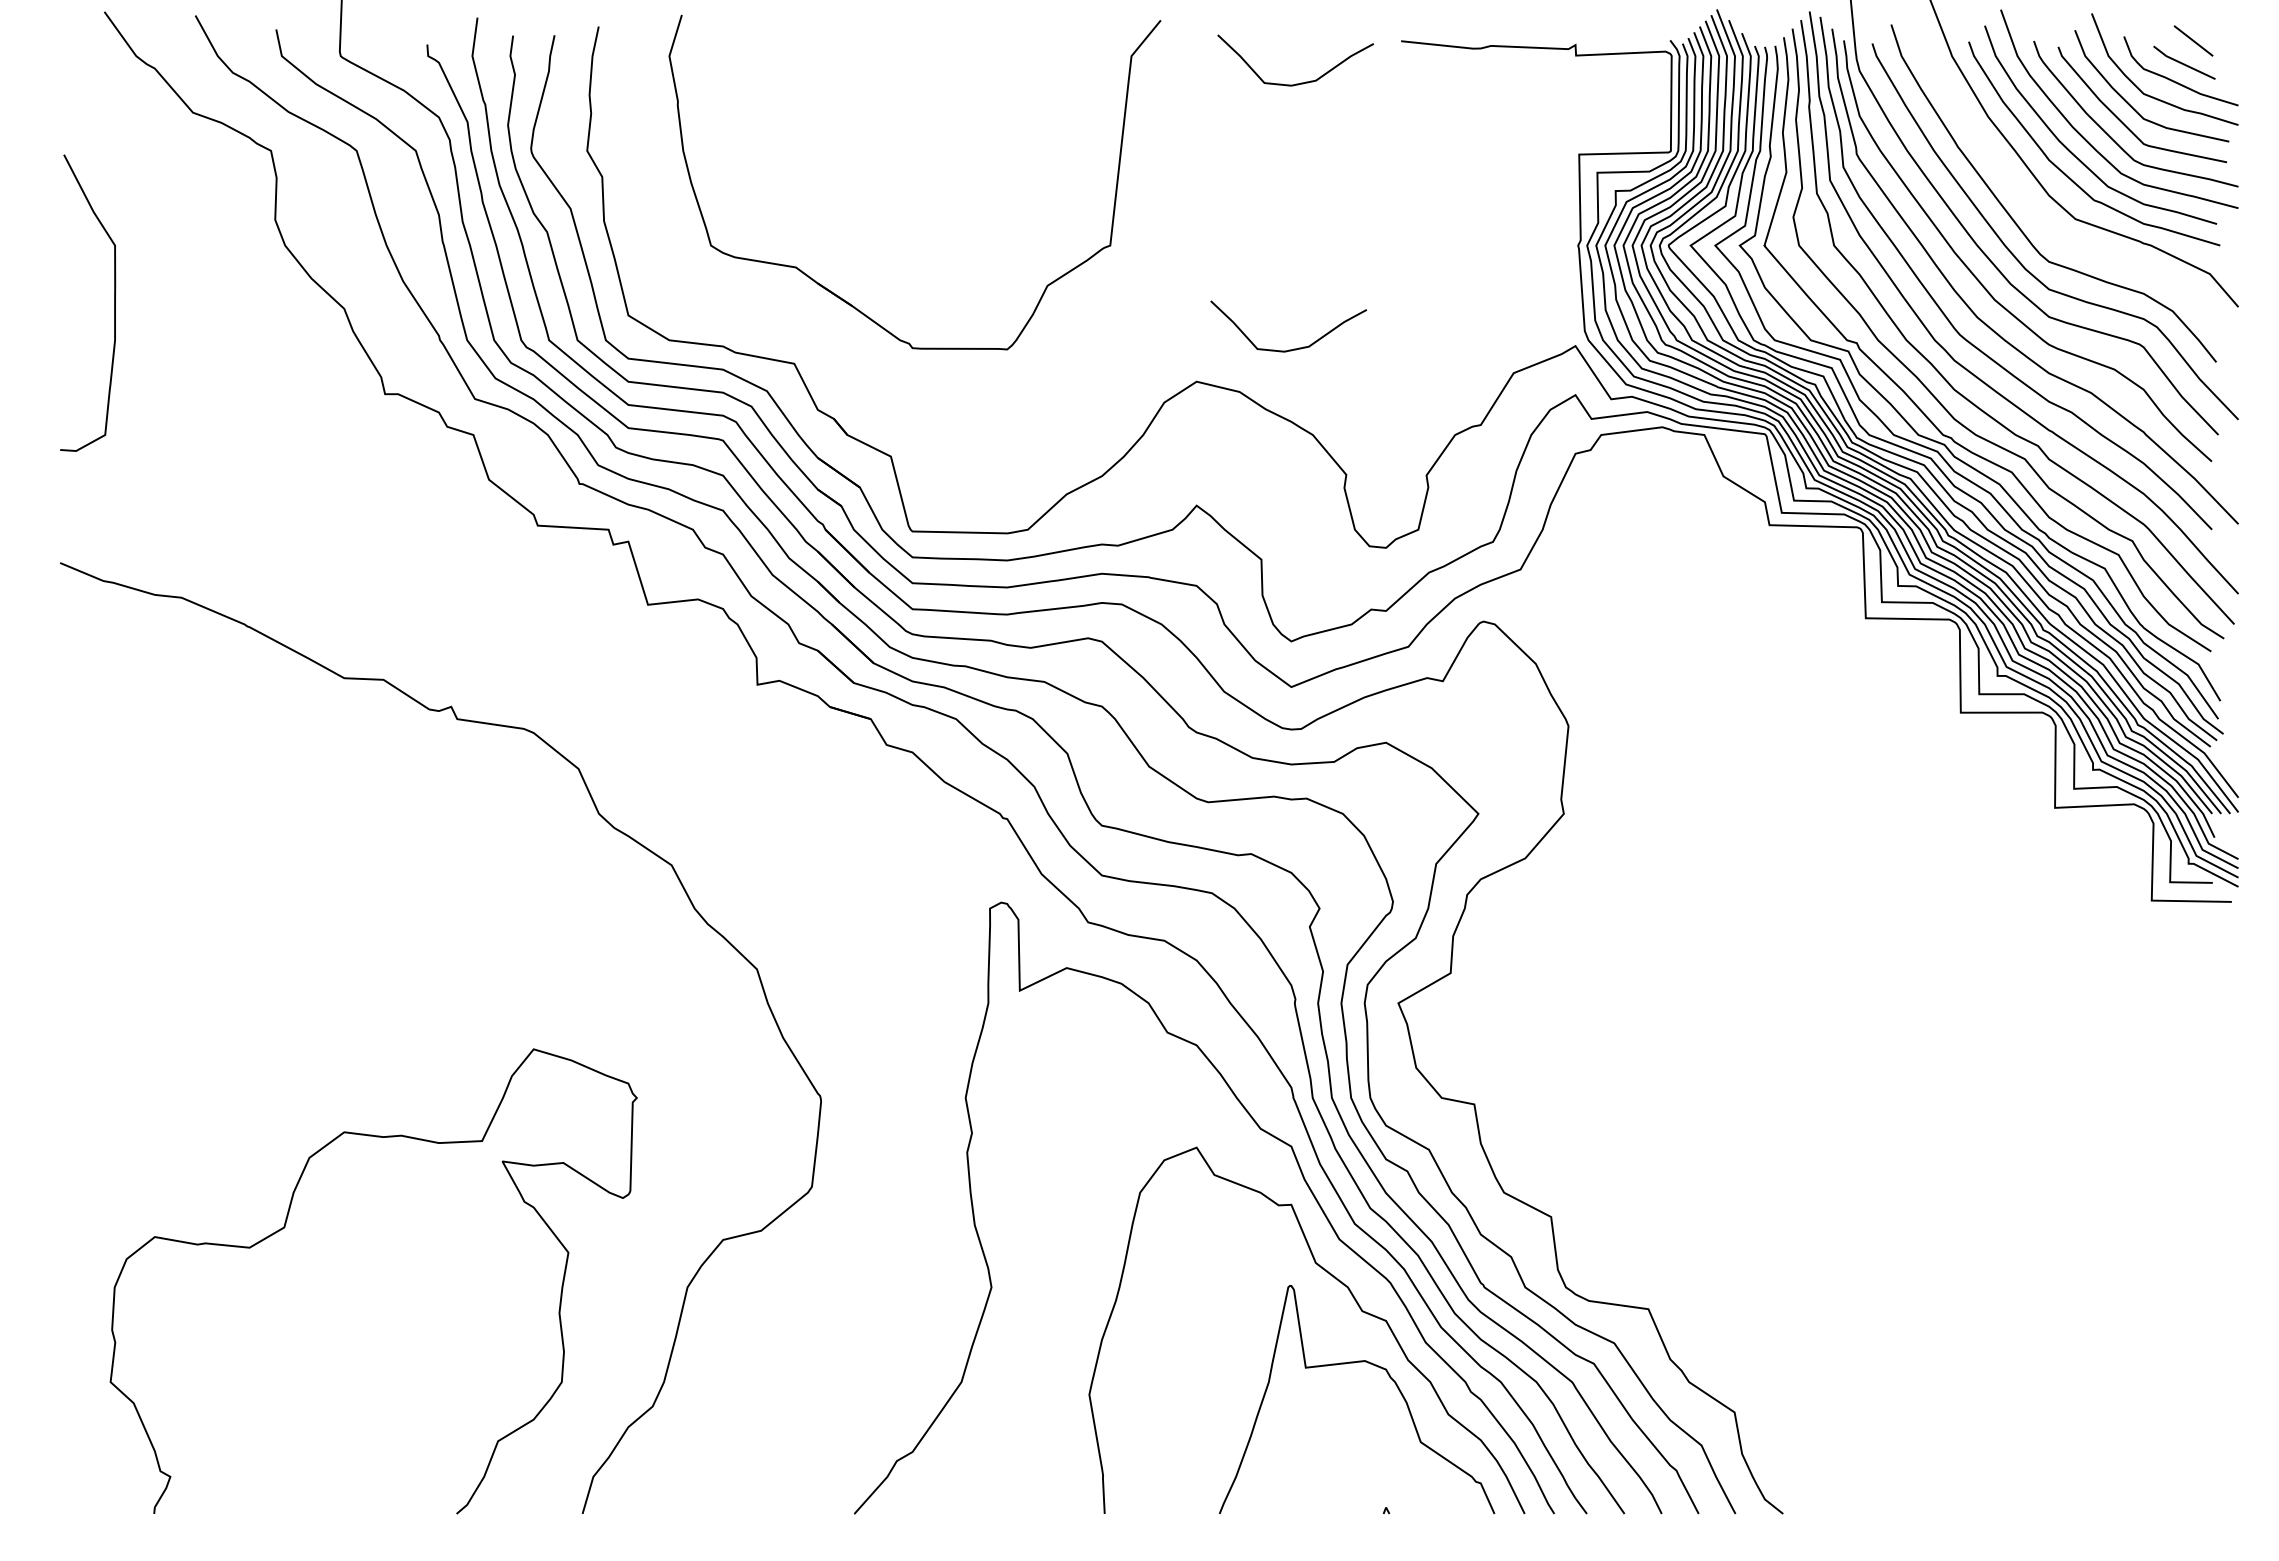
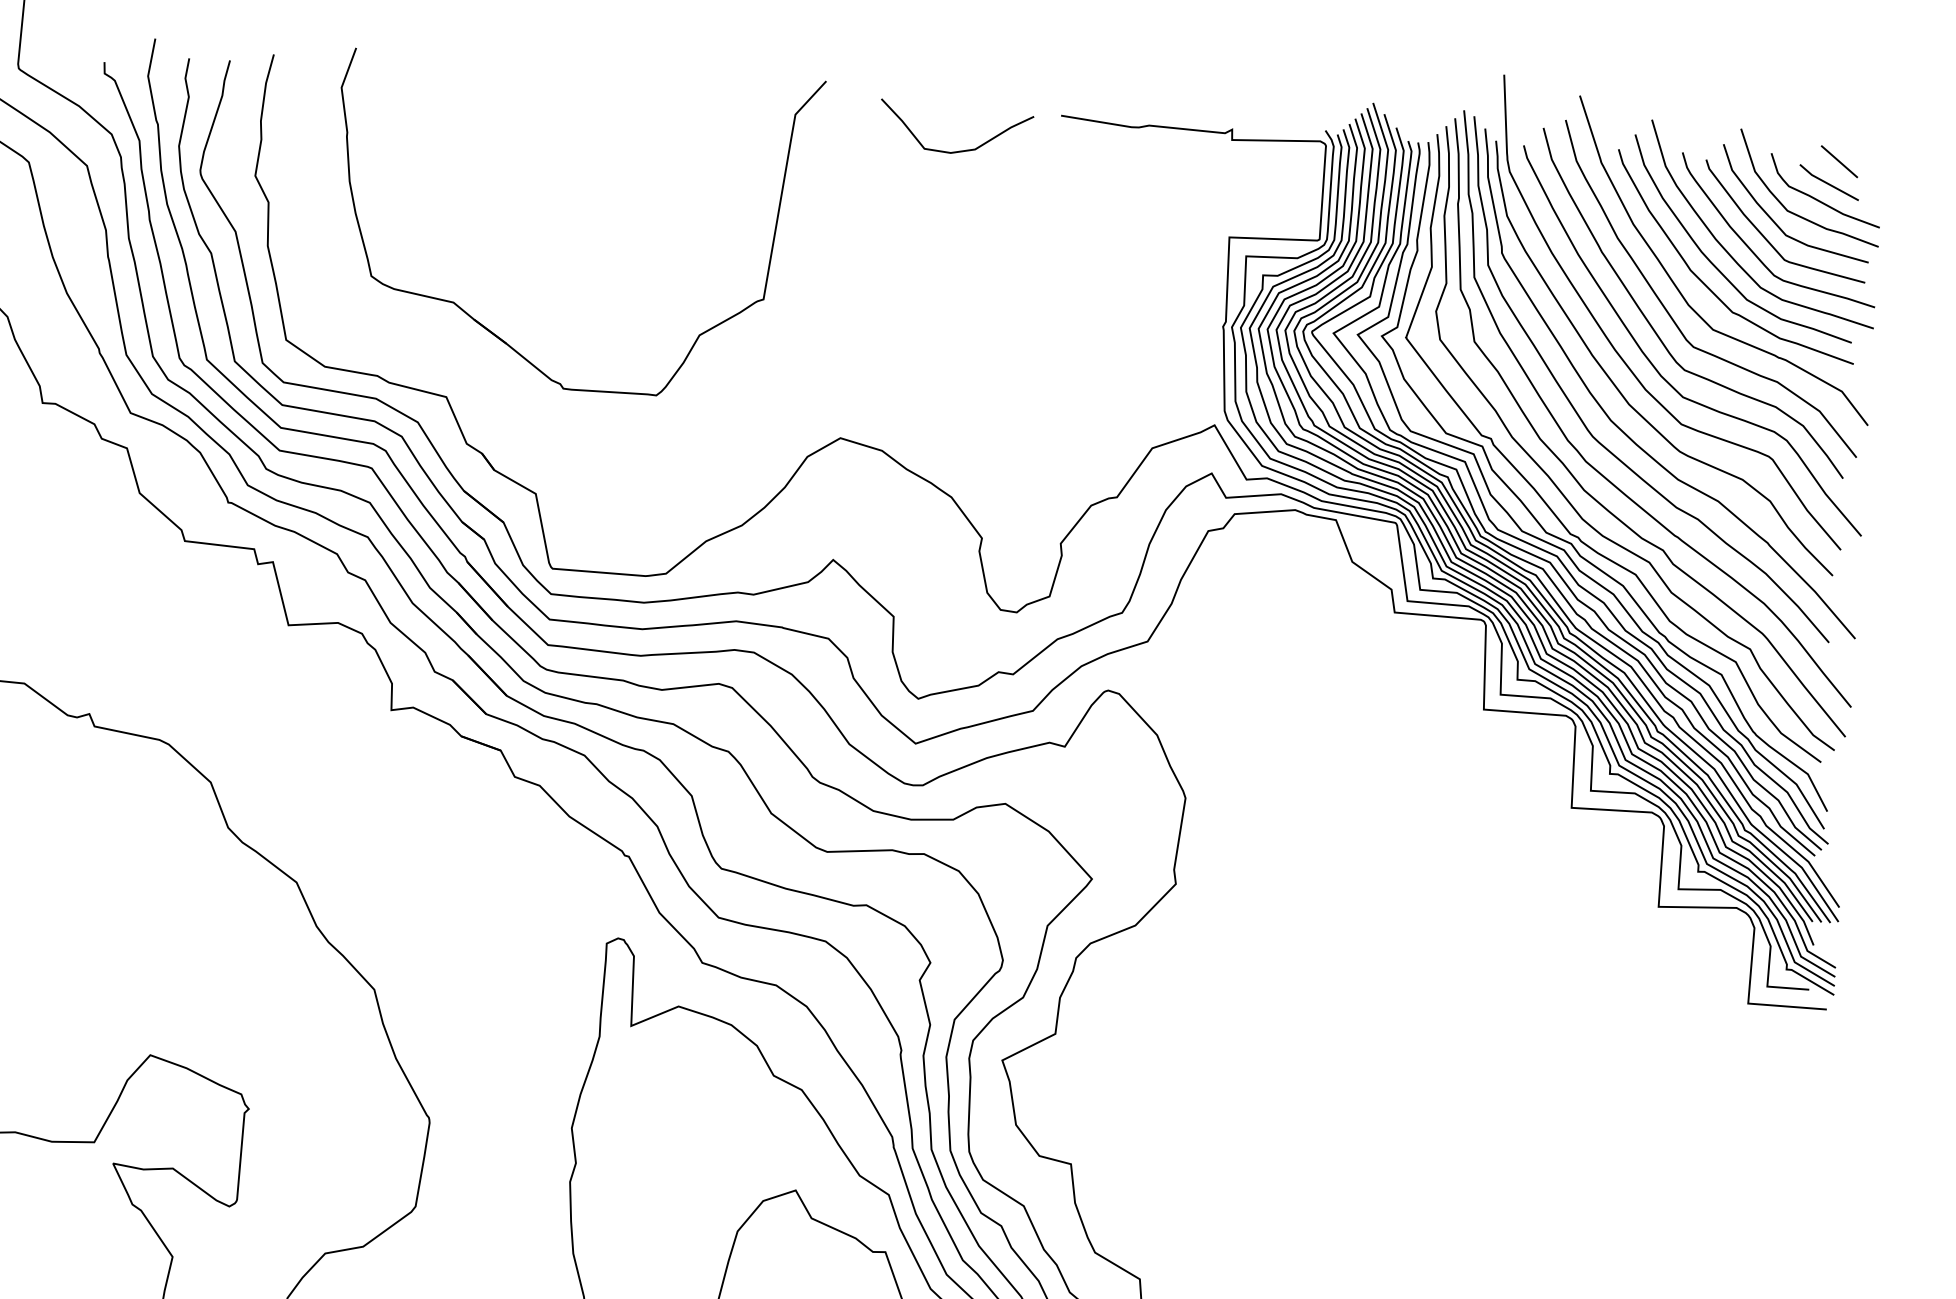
curve: (2032, 207) -> (1671, 315), added
curve: (1293, 348) -> (937, 411), removed

